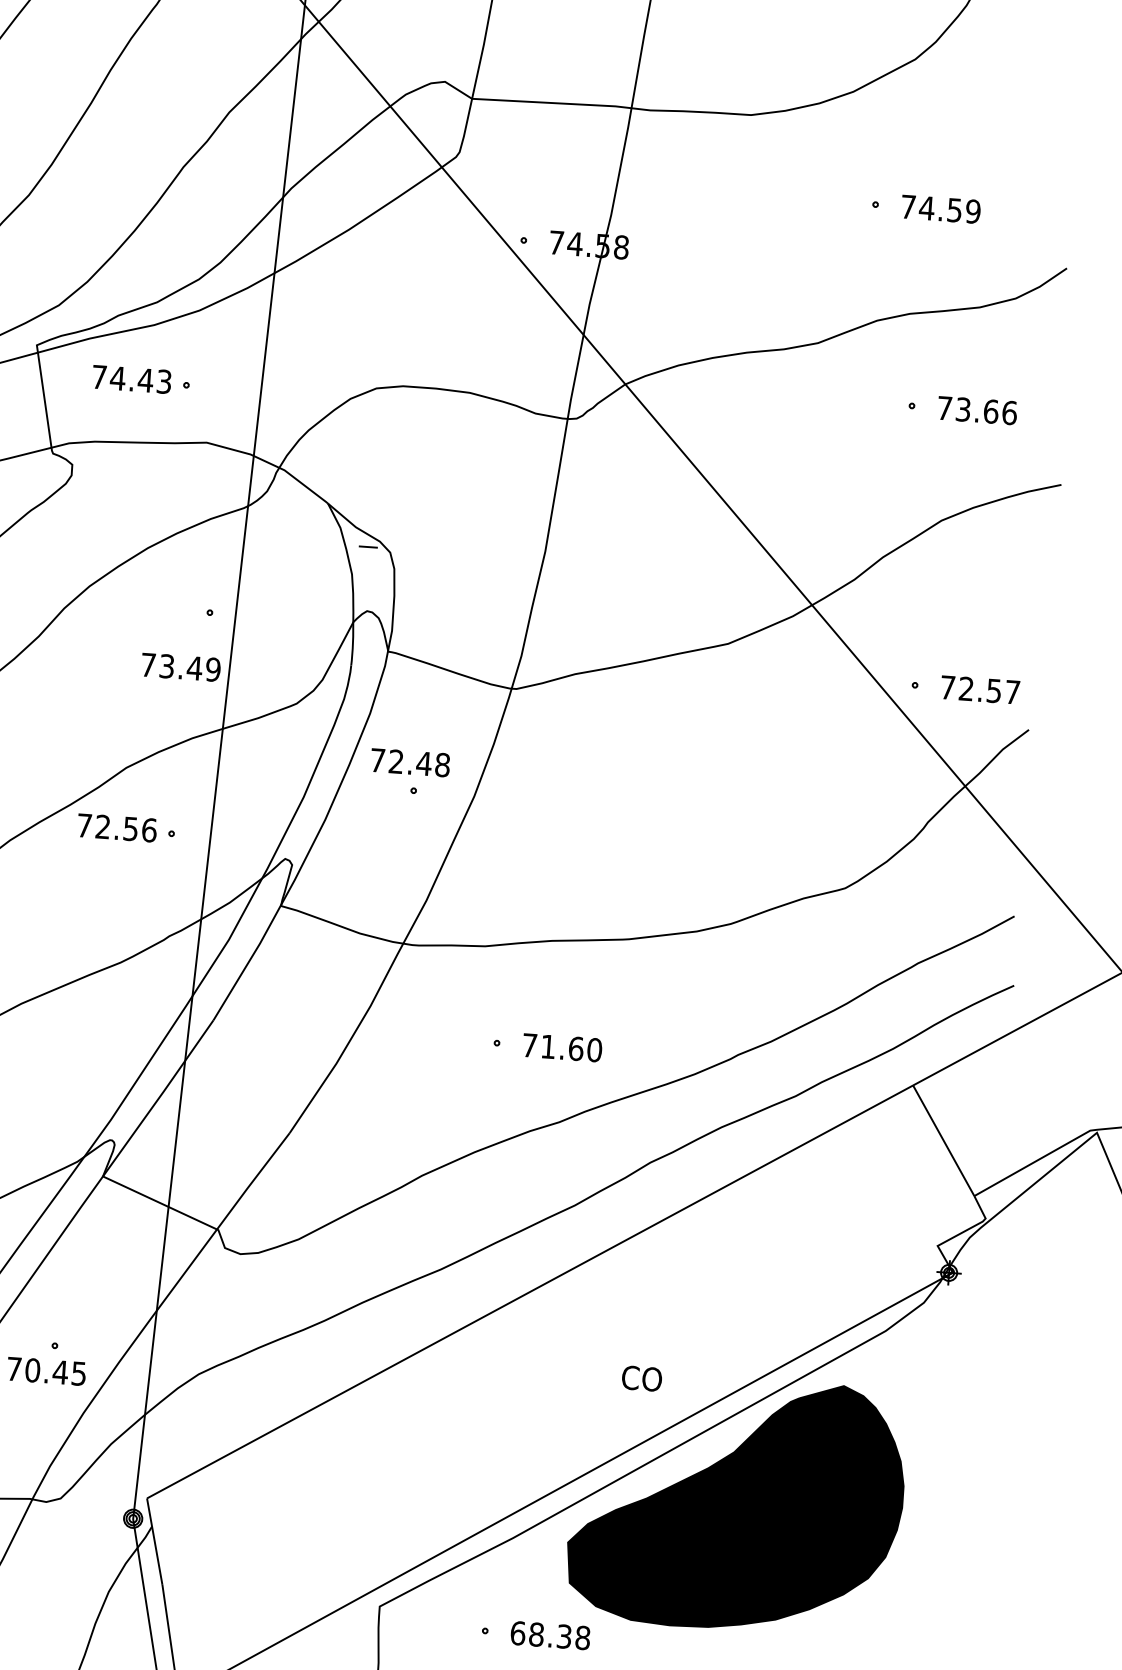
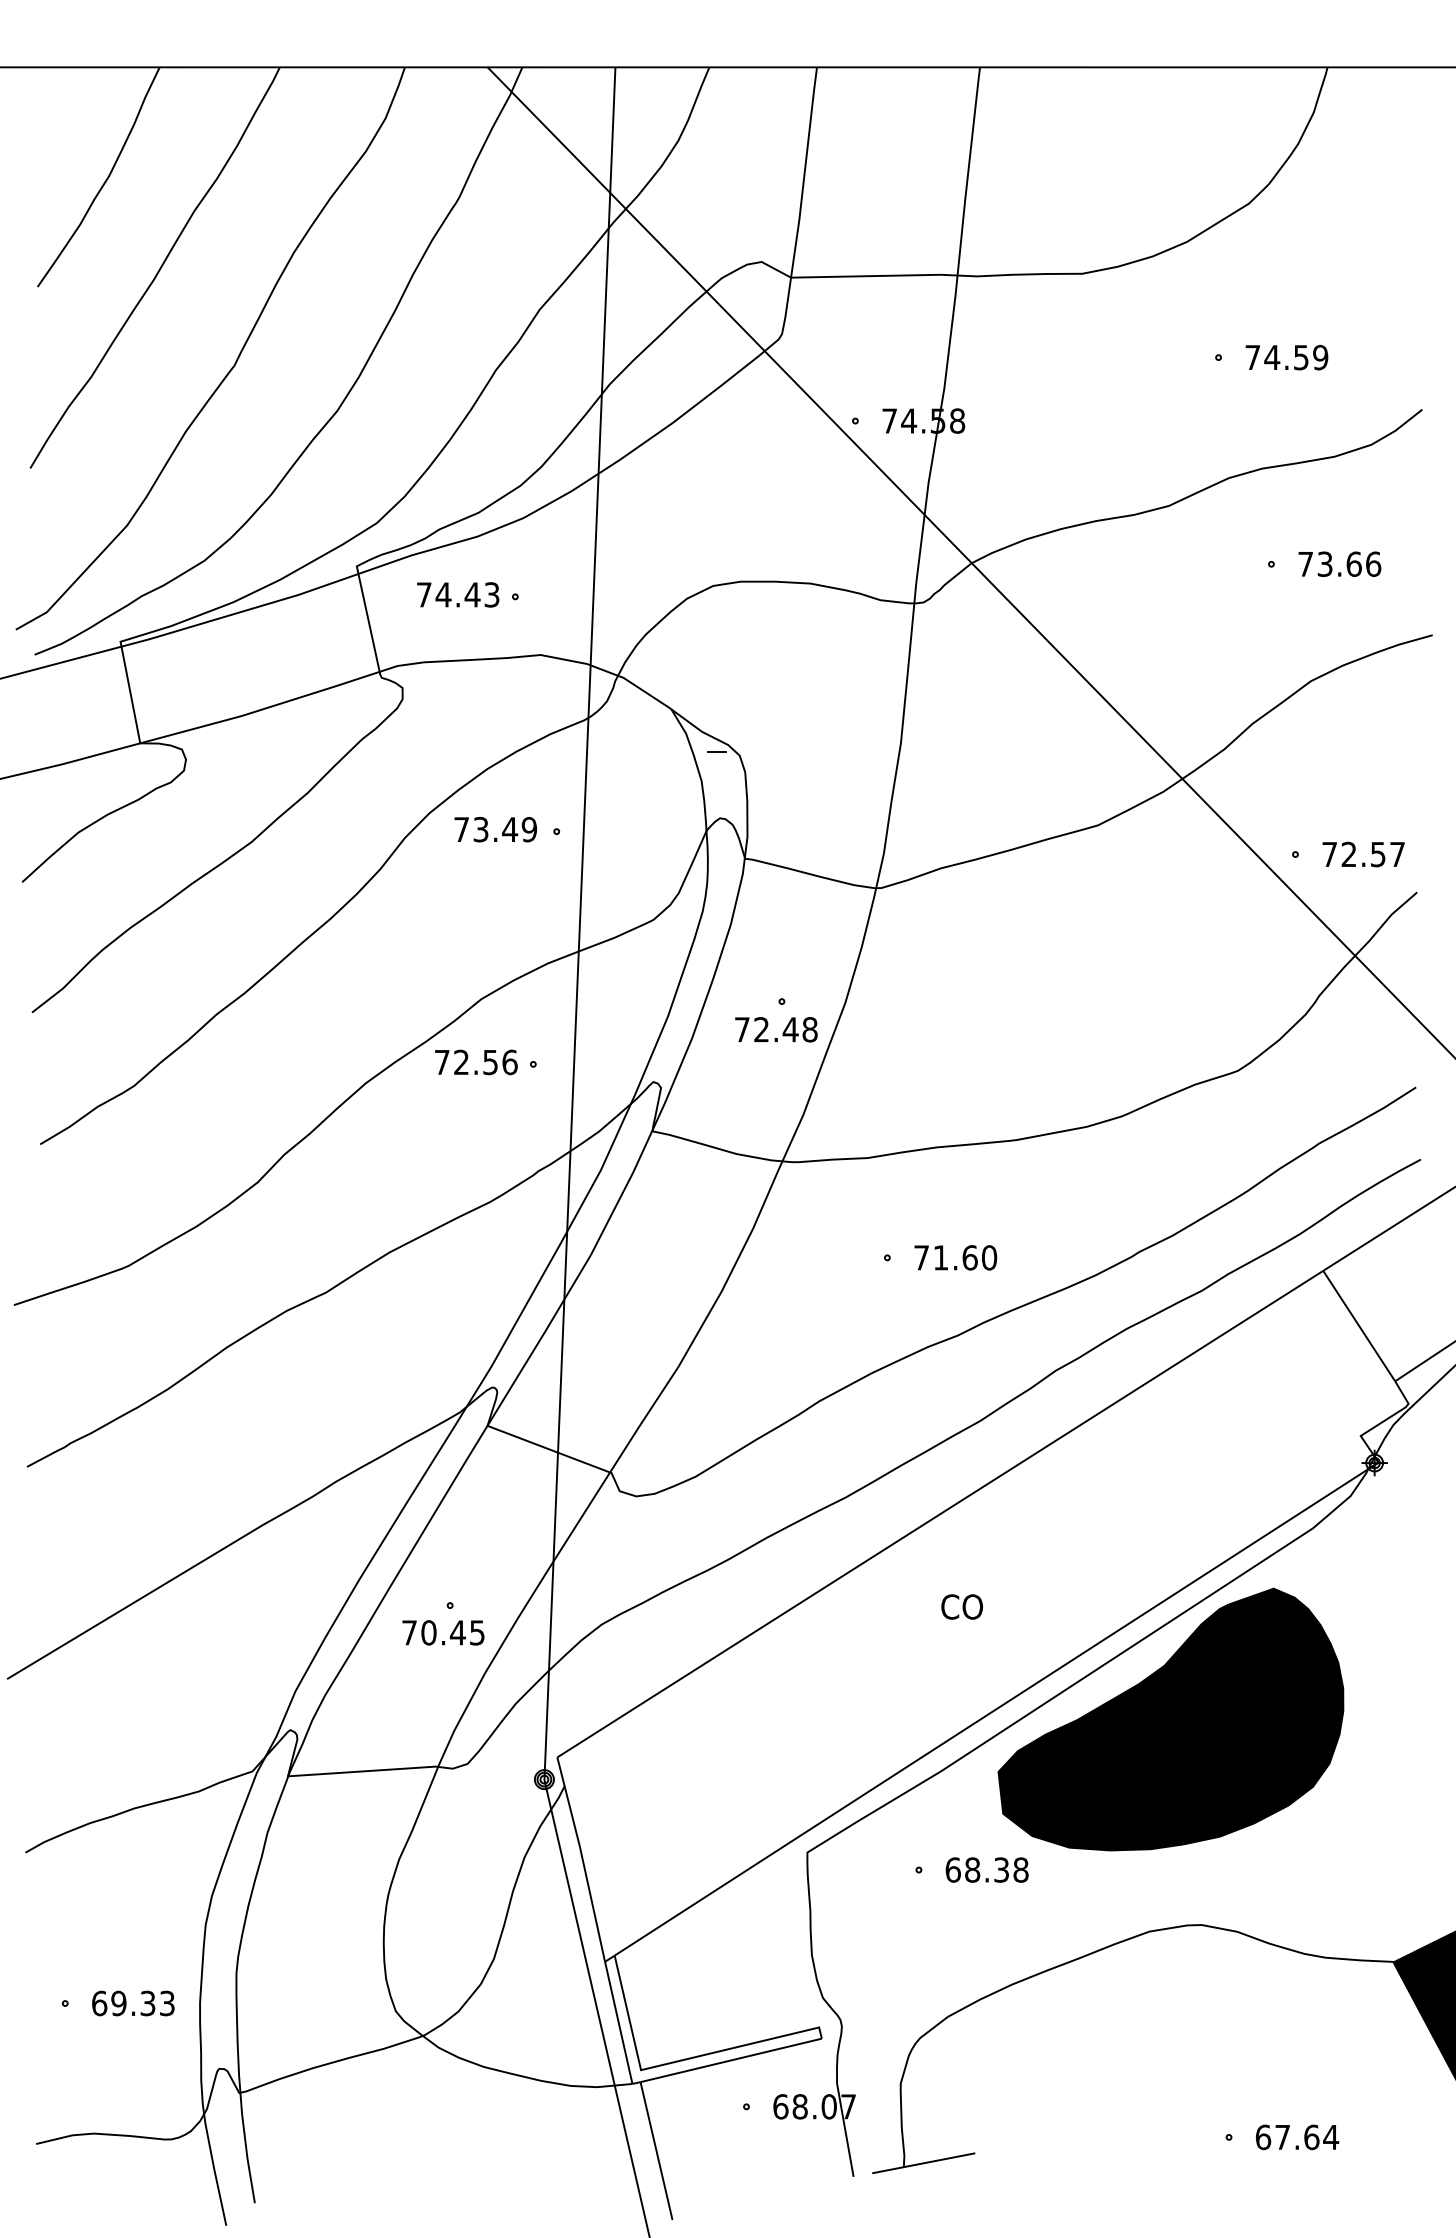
text: (180, 667) -> (495, 829), moved
text: (410, 762) -> (776, 1029), moved
text: (641, 1378) -> (961, 1606), moved

